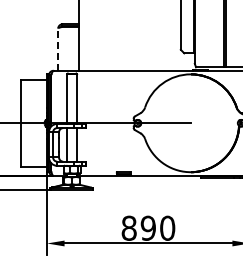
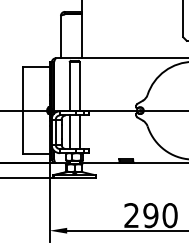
line: (58, 49) -> (61, 37), dashed -> solid
text: (128, 227) -> (131, 214), 890 -> 290

